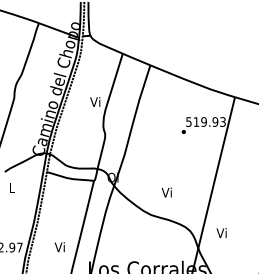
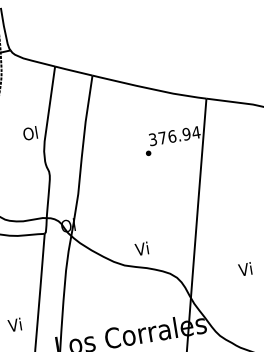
text: (95, 102) -> (30, 134), Vi -> Ol
text: (206, 121) -> (175, 135), 519.93 -> 376.94
text: (166, 192) -> (141, 248), moved
text: (221, 232) -> (244, 268), moved

